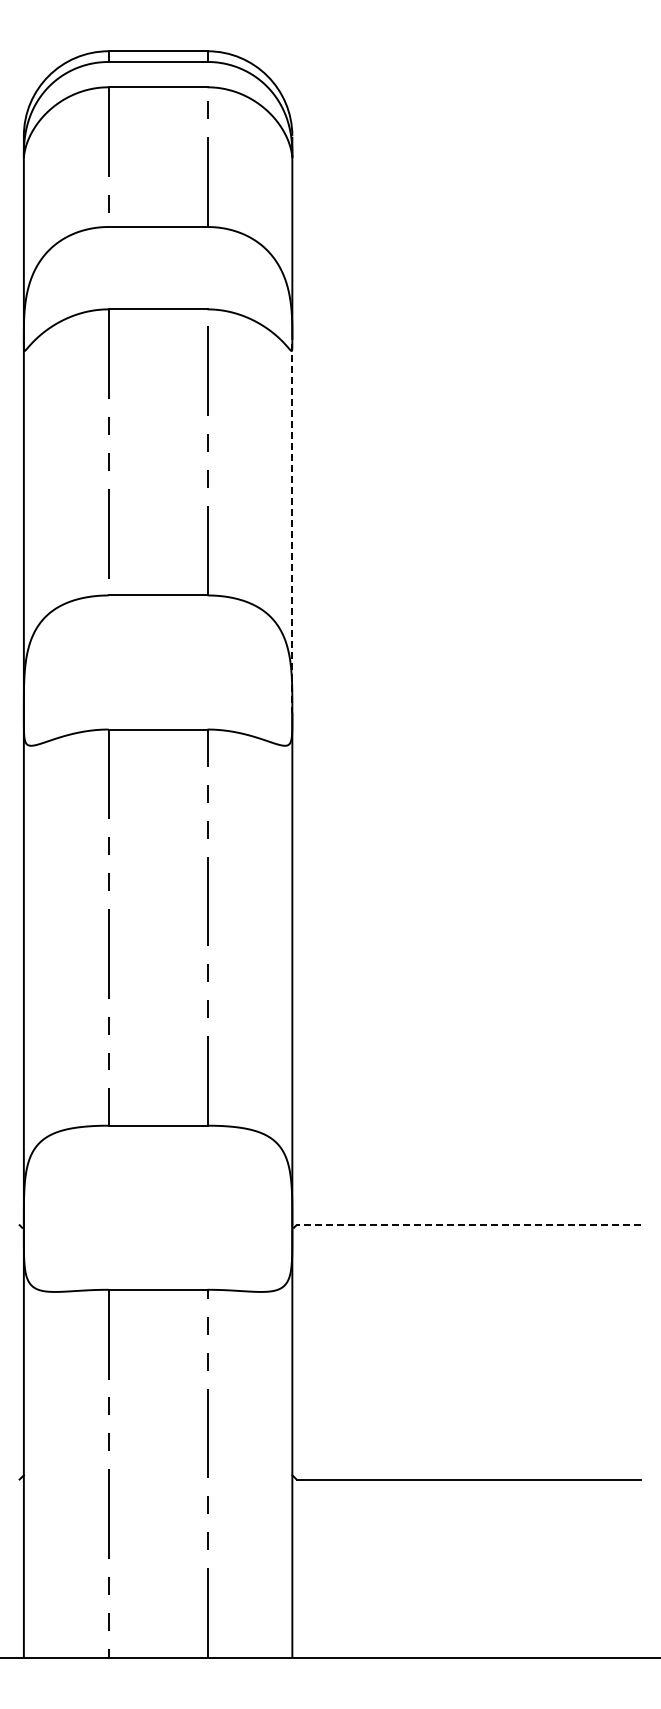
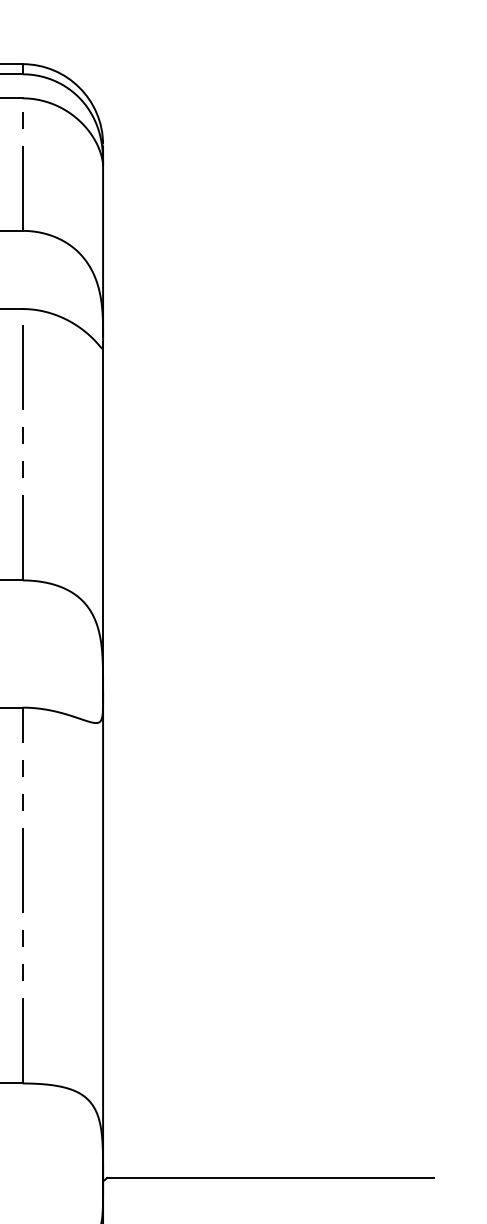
line: (292, 529) -> (103, 517), dashed -> solid
line: (468, 1225) -> (270, 1178), dashed -> solid

